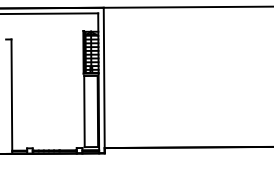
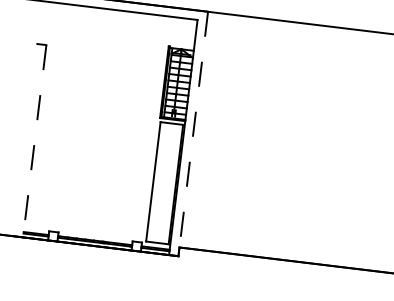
line: (104, 80) -> (193, 134), solid -> dashed
line: (11, 97) -> (33, 142), solid -> dashed

